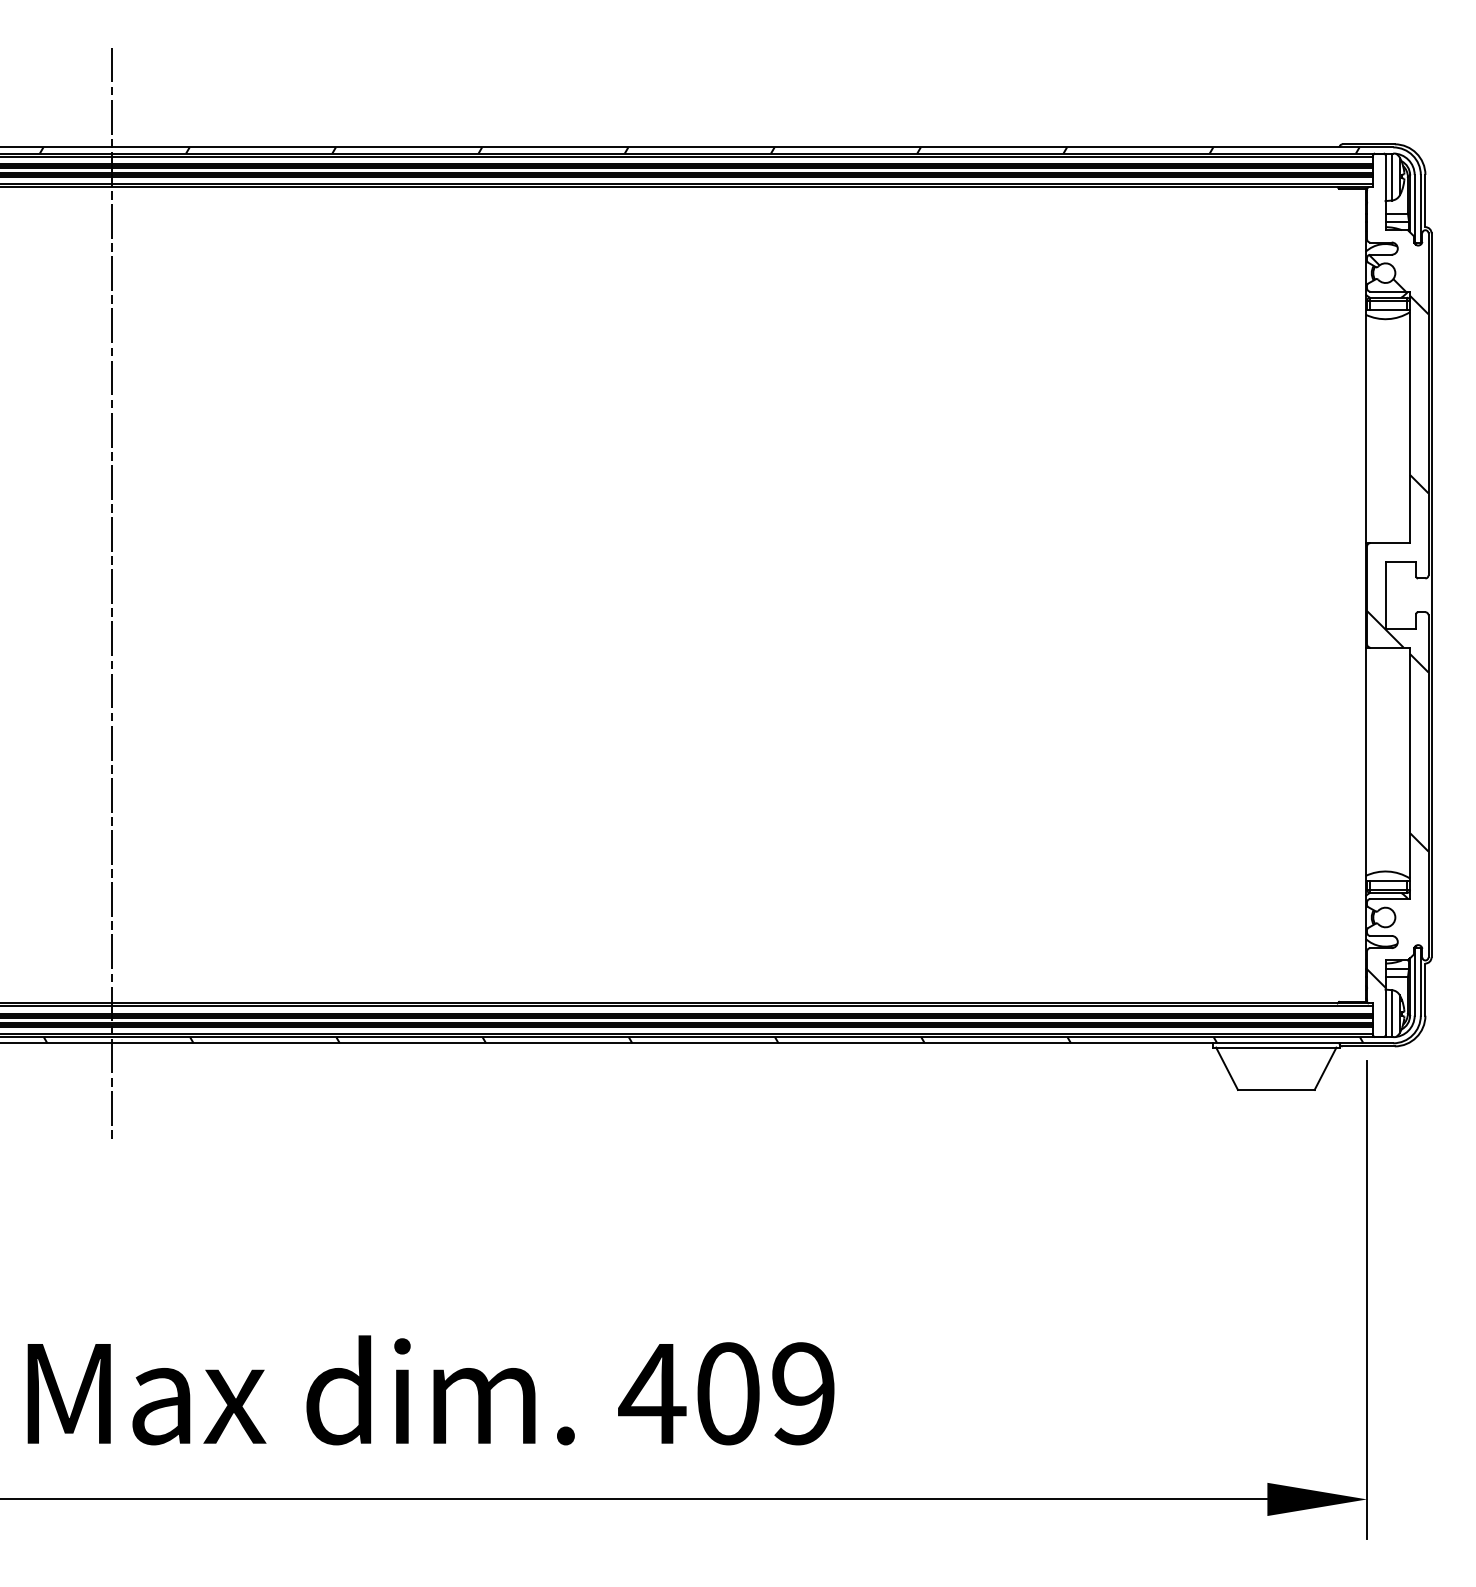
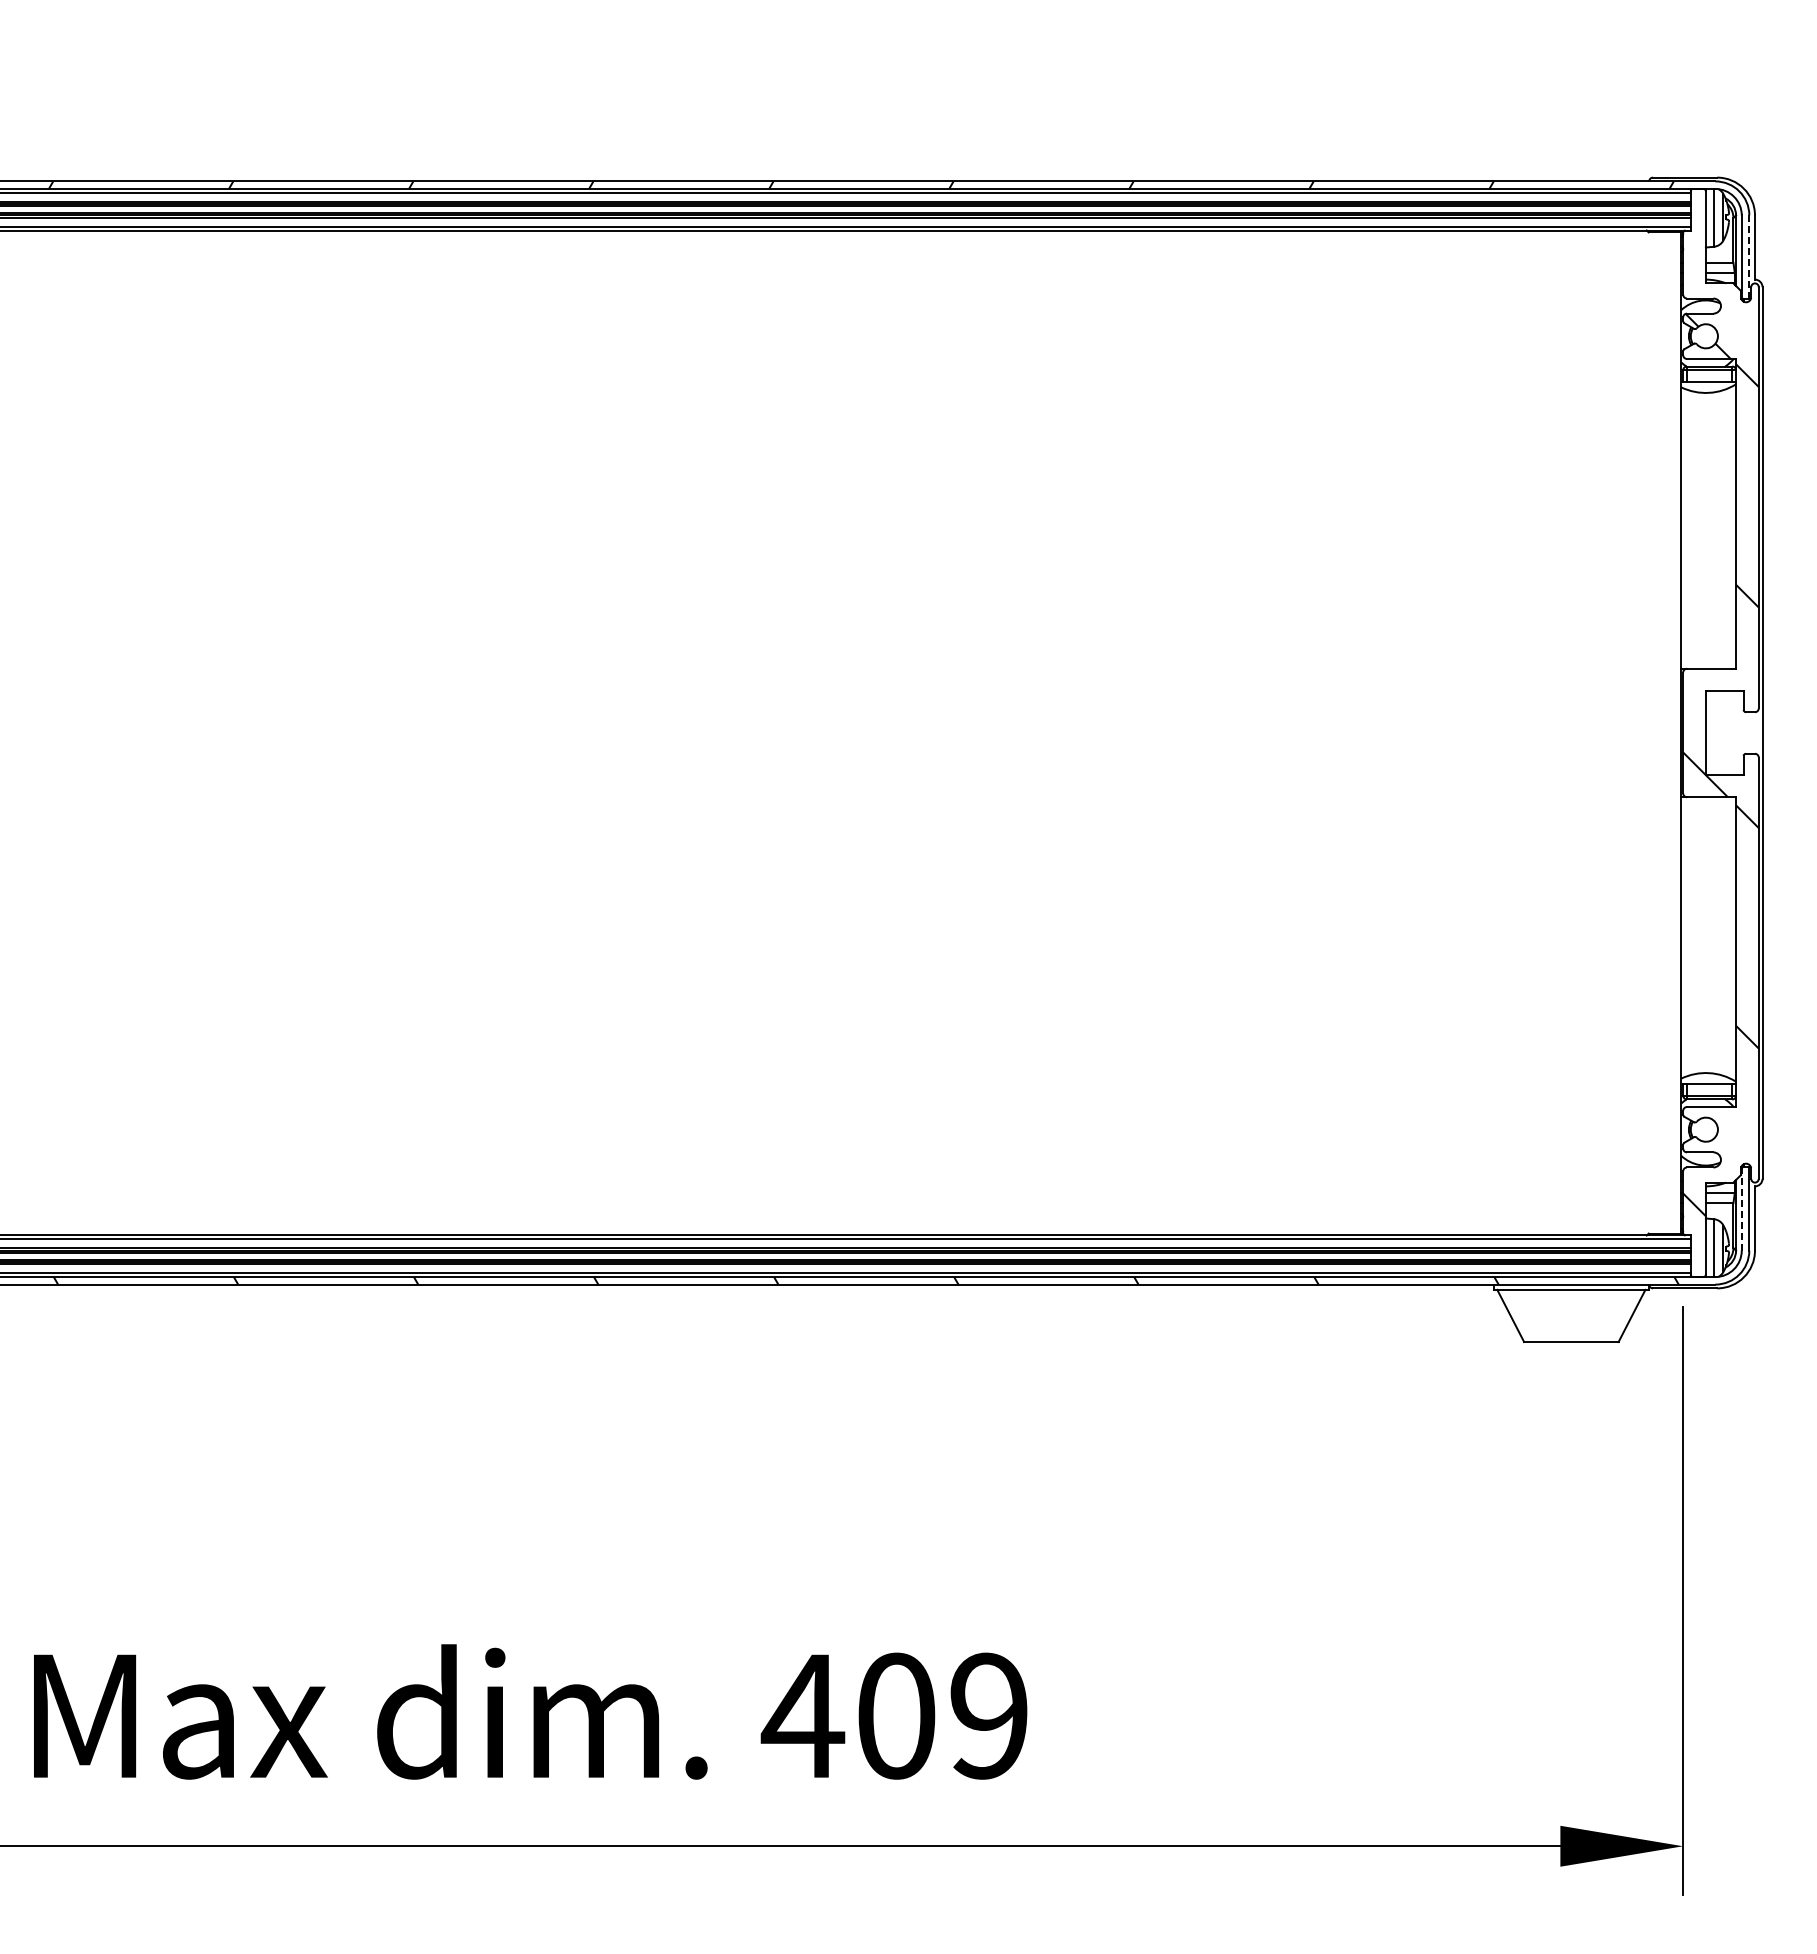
line: (1420, 208) -> (1749, 256), solid -> dashed
line: (111, 594) -> (137, 732), removed
line: (1414, 982) -> (1741, 1209), solid -> dashed

